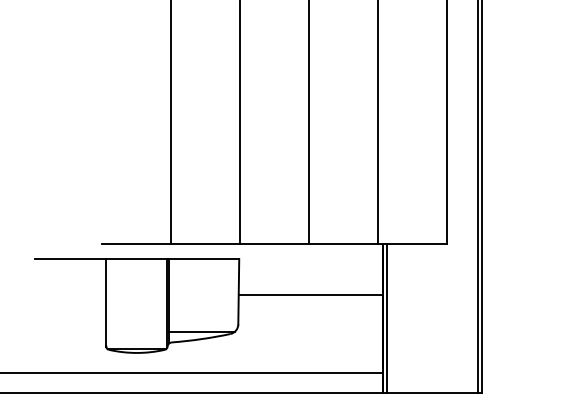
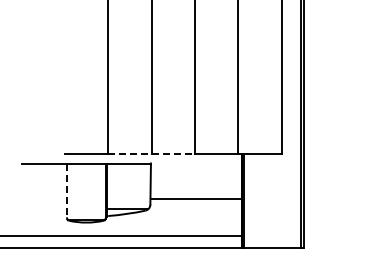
line: (241, 244) -> (152, 154), solid -> dashed
line: (309, 294) -> (195, 198), moved
line: (106, 303) -> (67, 191), solid -> dashed

